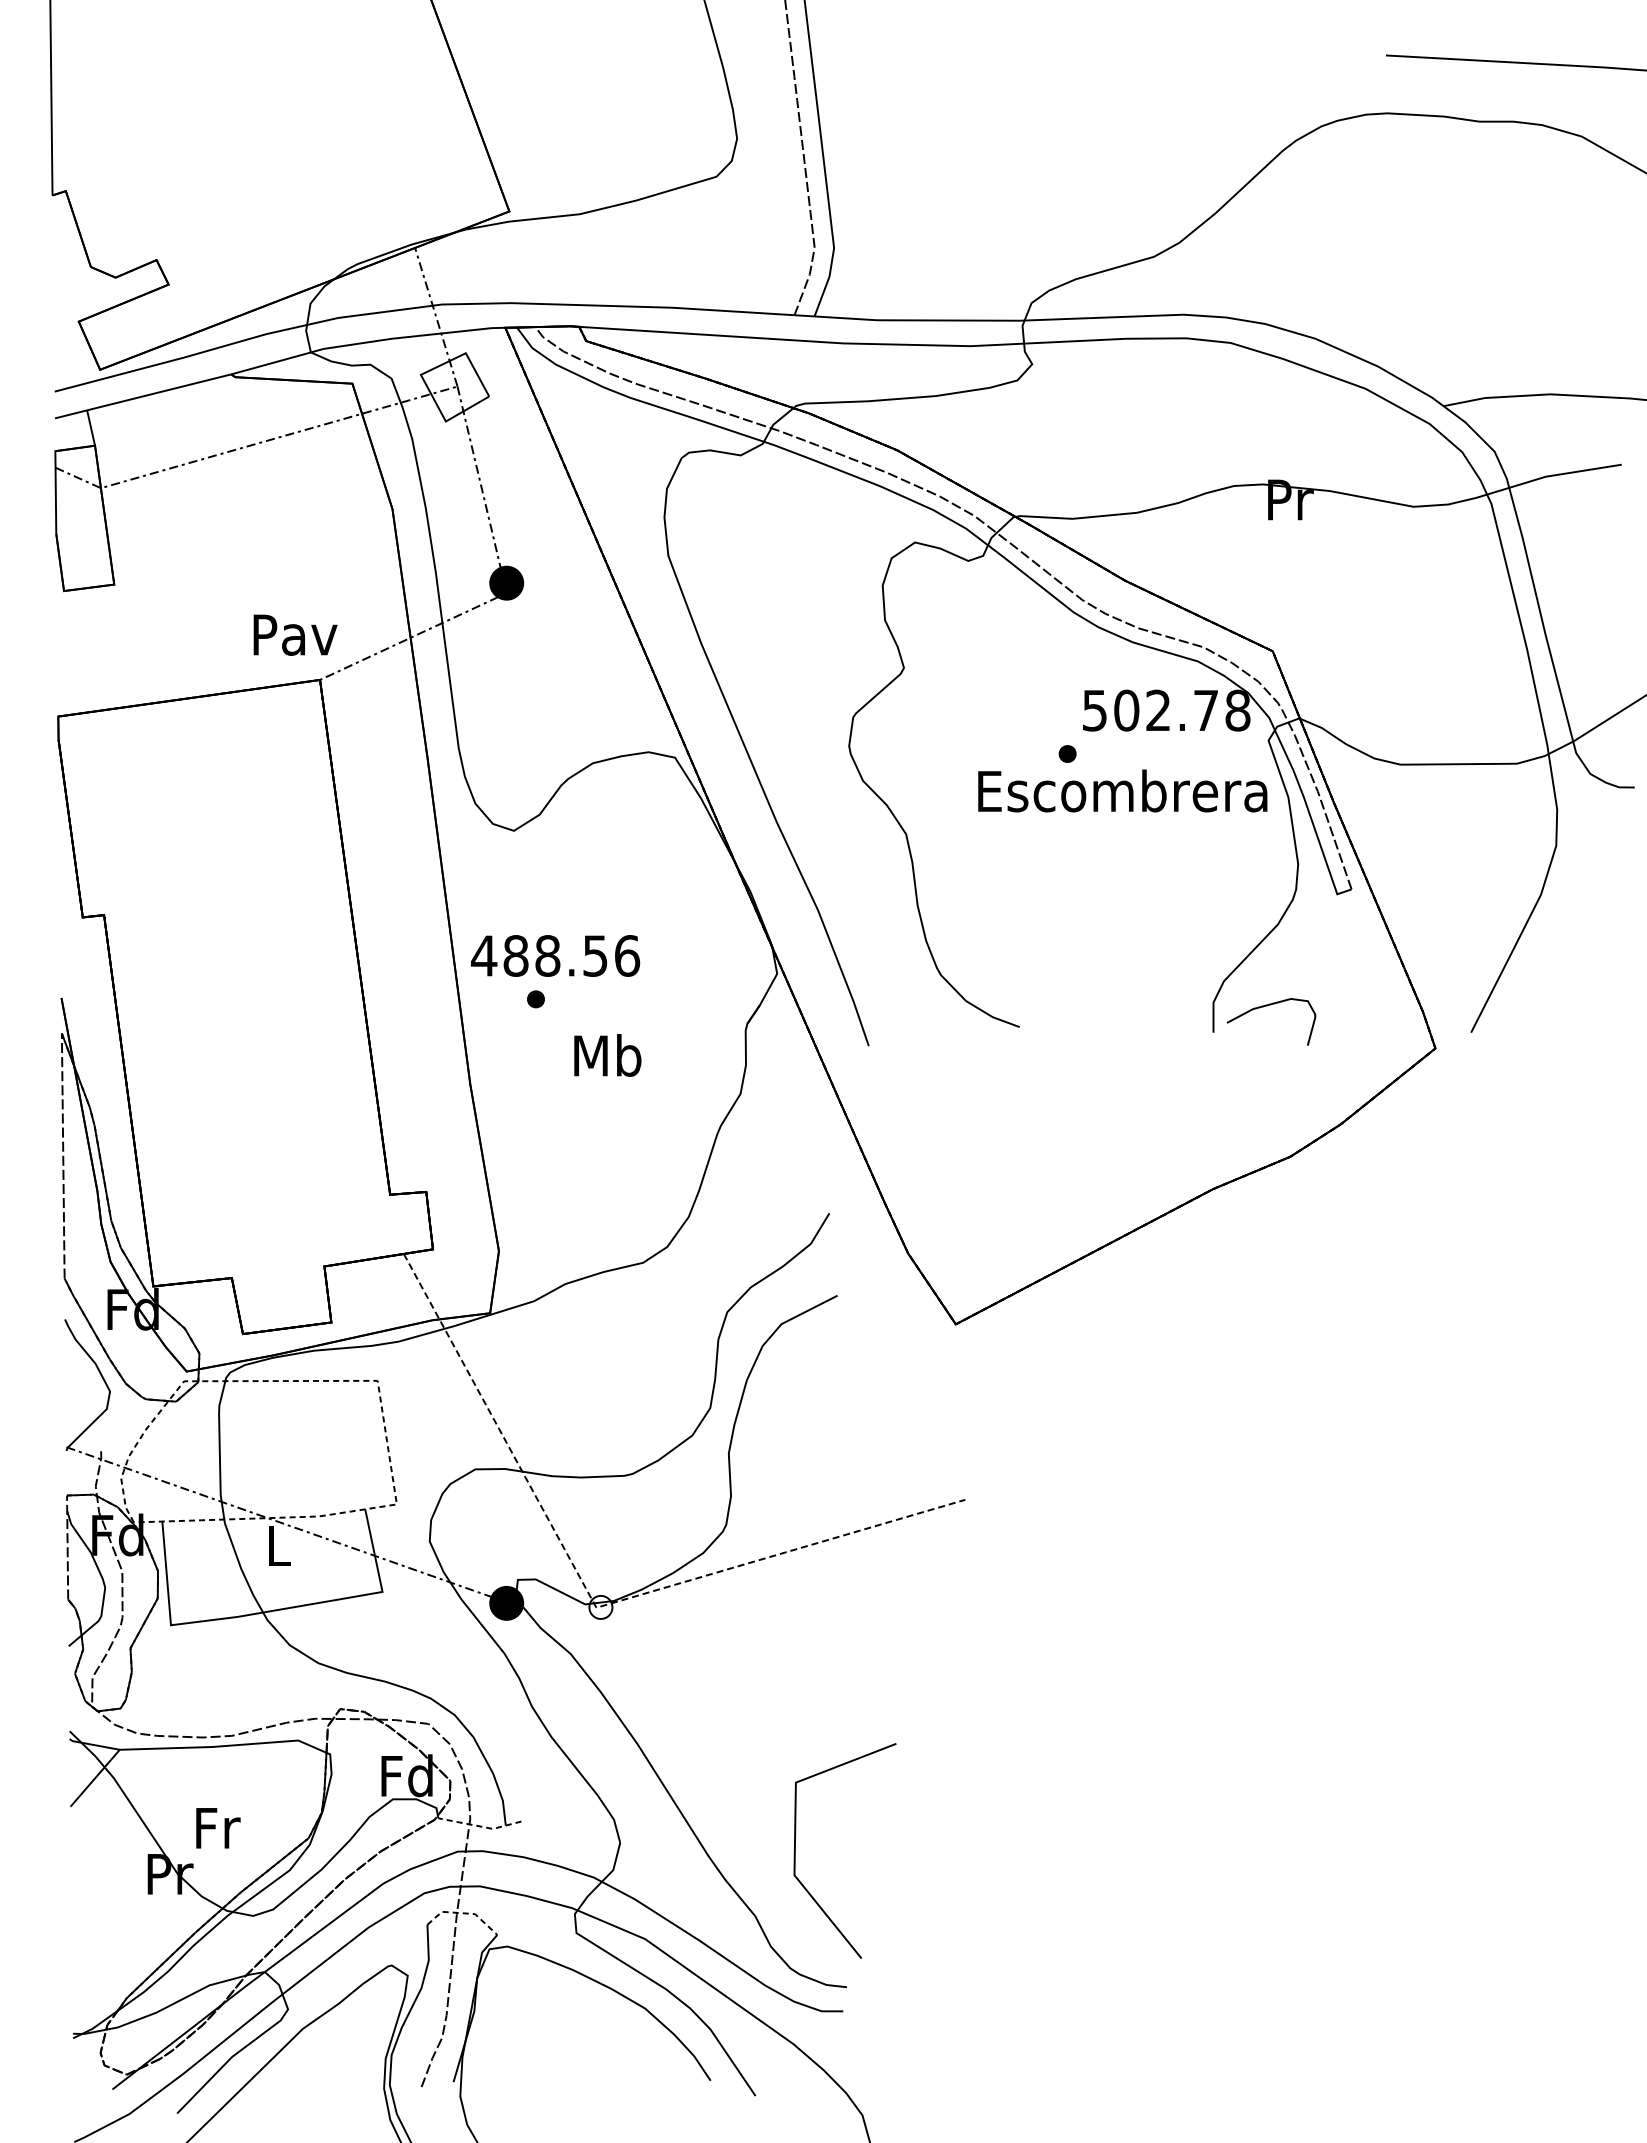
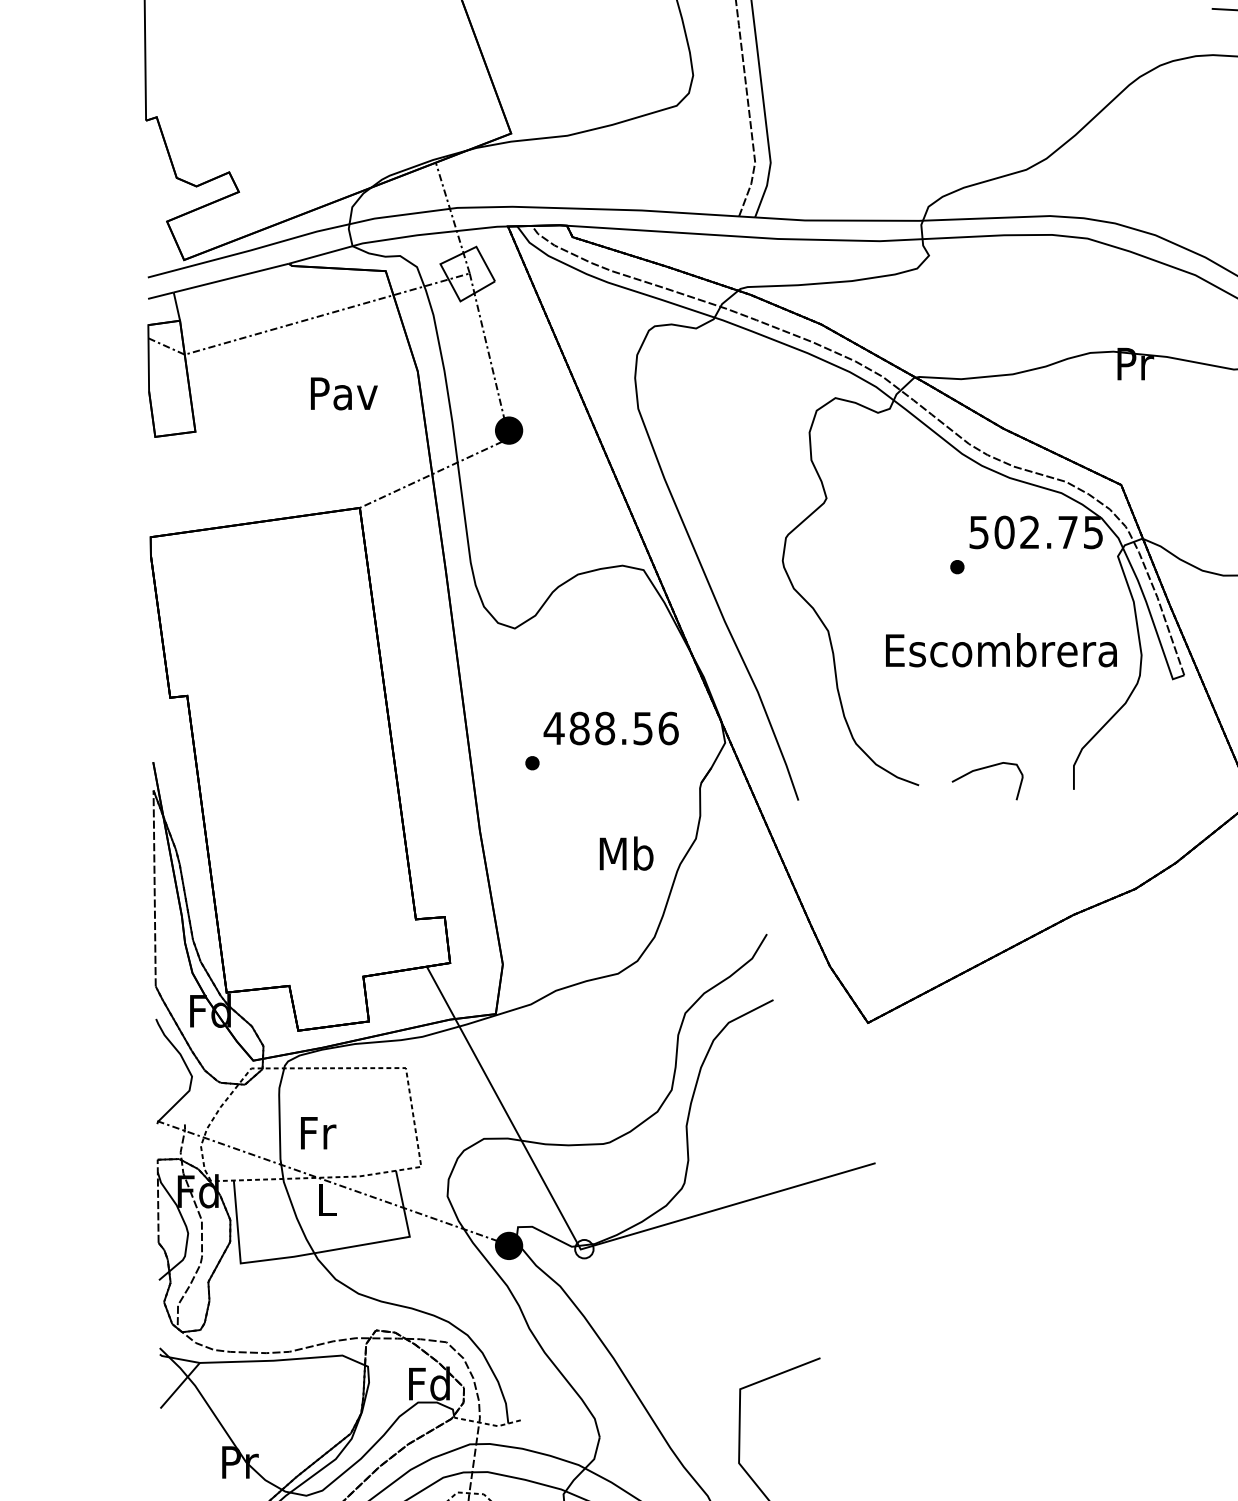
text: (295, 634) -> (344, 393), moved
text: (1237, 710) -> (1093, 532), 502.78 -> 502.75
text: (1122, 790) -> (1001, 649), moved
text: (555, 955) -> (611, 728), moved
curve: (1267, 1006) -> (984, 768), moved
text: (607, 1055) -> (626, 853), moved
line: (592, 1600) -> (577, 1243), dashed -> solid
text: (218, 1828) -> (318, 1133), moved

